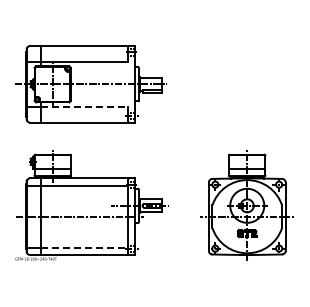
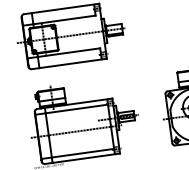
line: (85, 107) -> (69, 52), dashed -> solid
line: (85, 247) -> (83, 153), dashed -> solid

